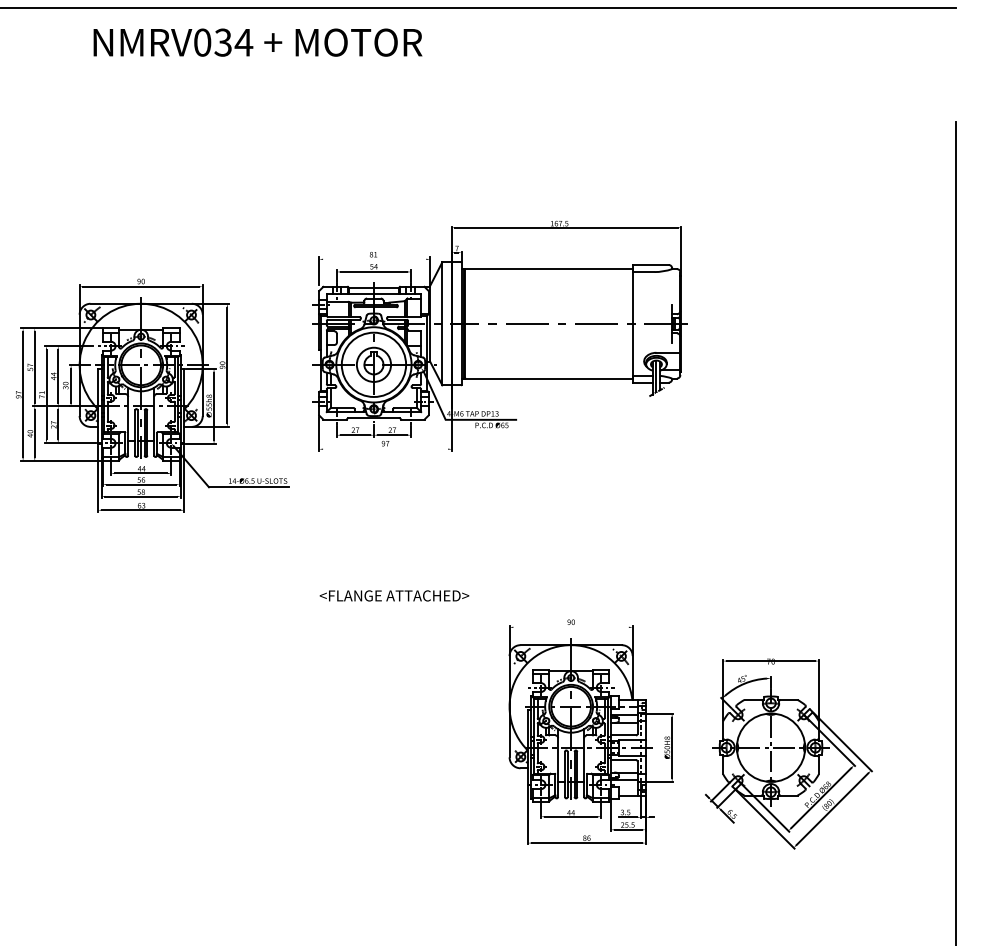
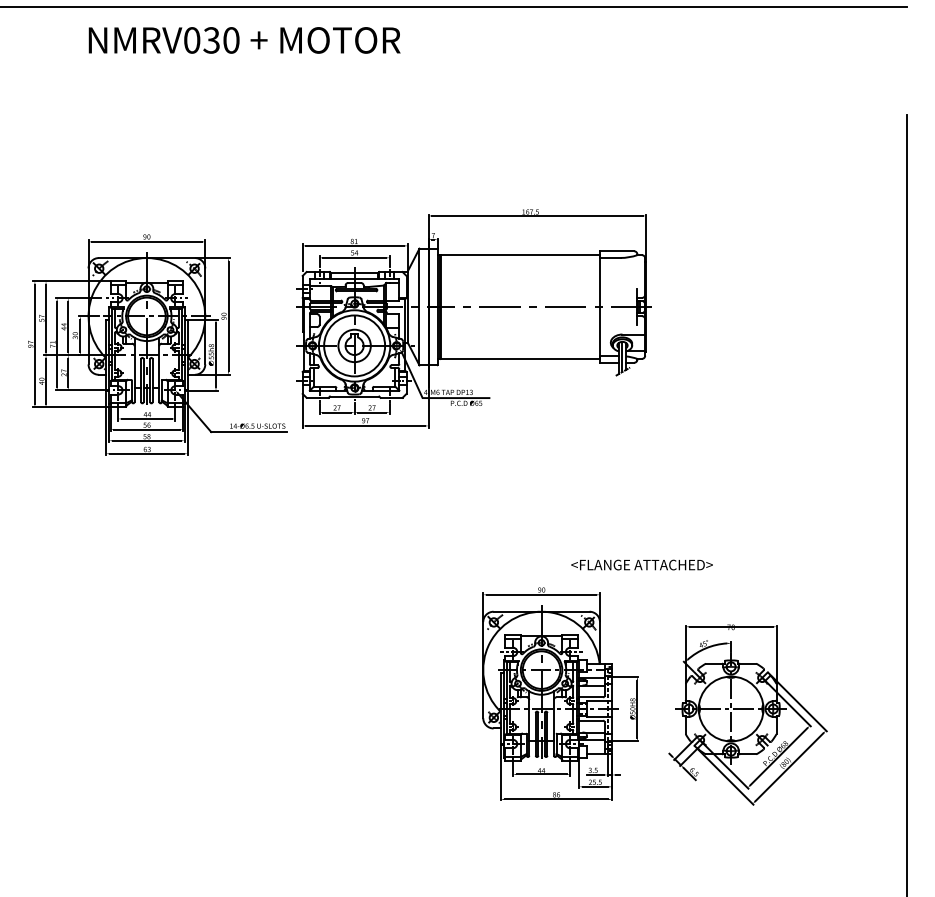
text: (244, 42) -> (231, 40), NMRV034 -> NMRV030
line: (374, 258) -> (355, 245), added
part: (152, 394) -> (157, 344), moved
line: (385, 448) -> (365, 425), added
text: (393, 595) -> (641, 564), moved
line: (571, 626) -> (541, 594), added

